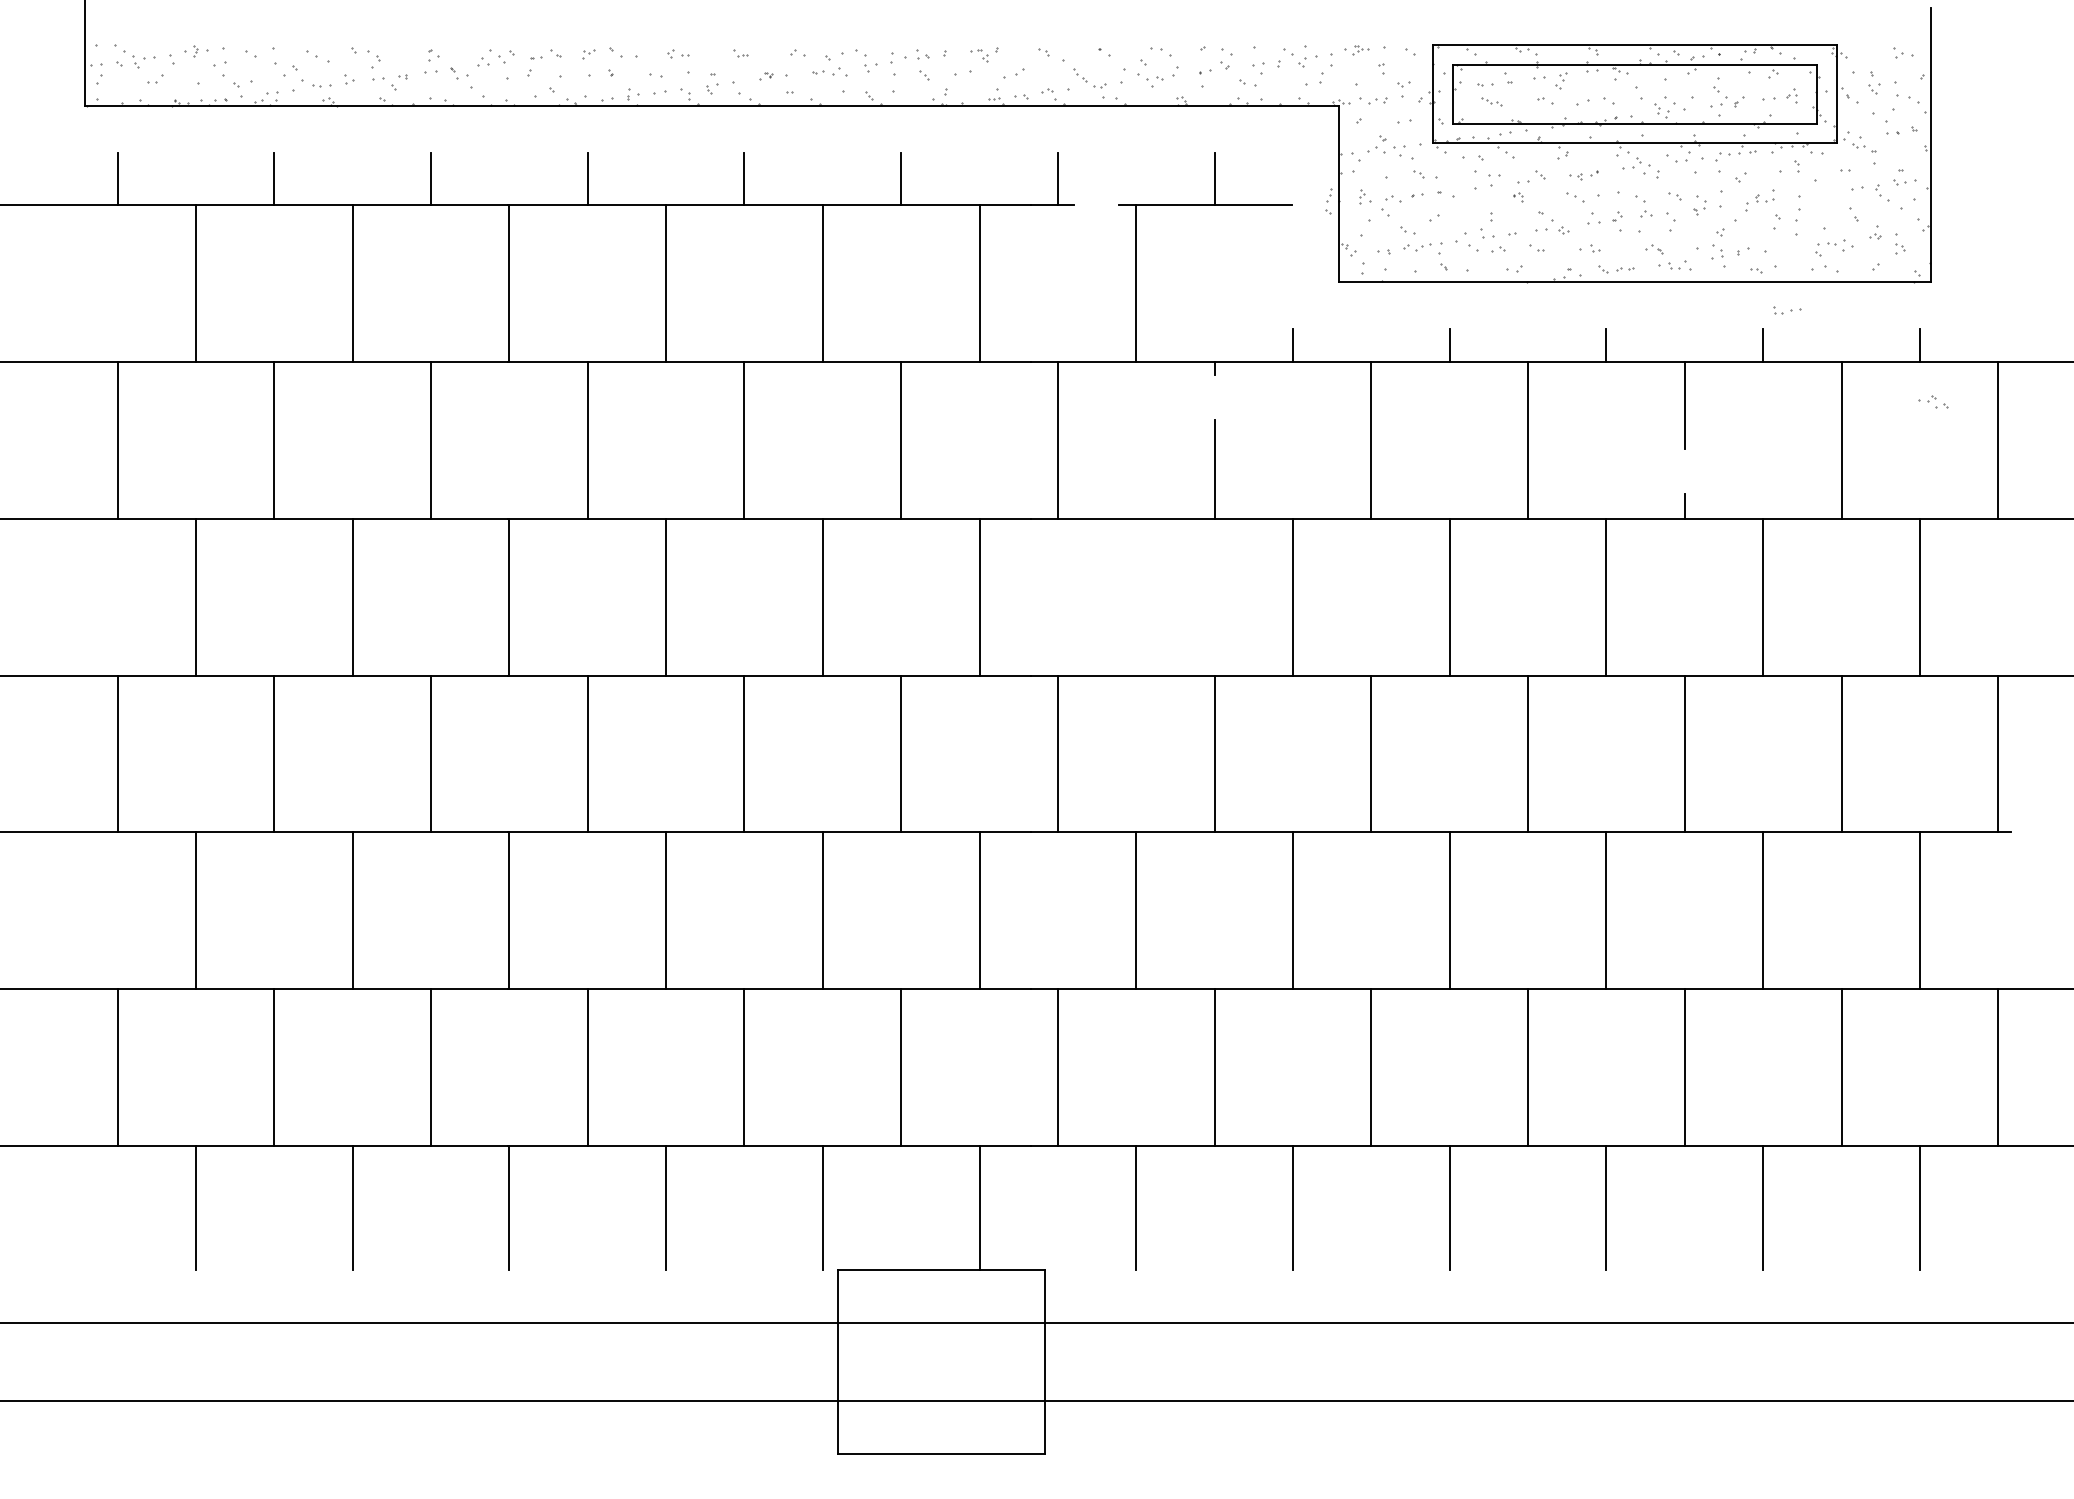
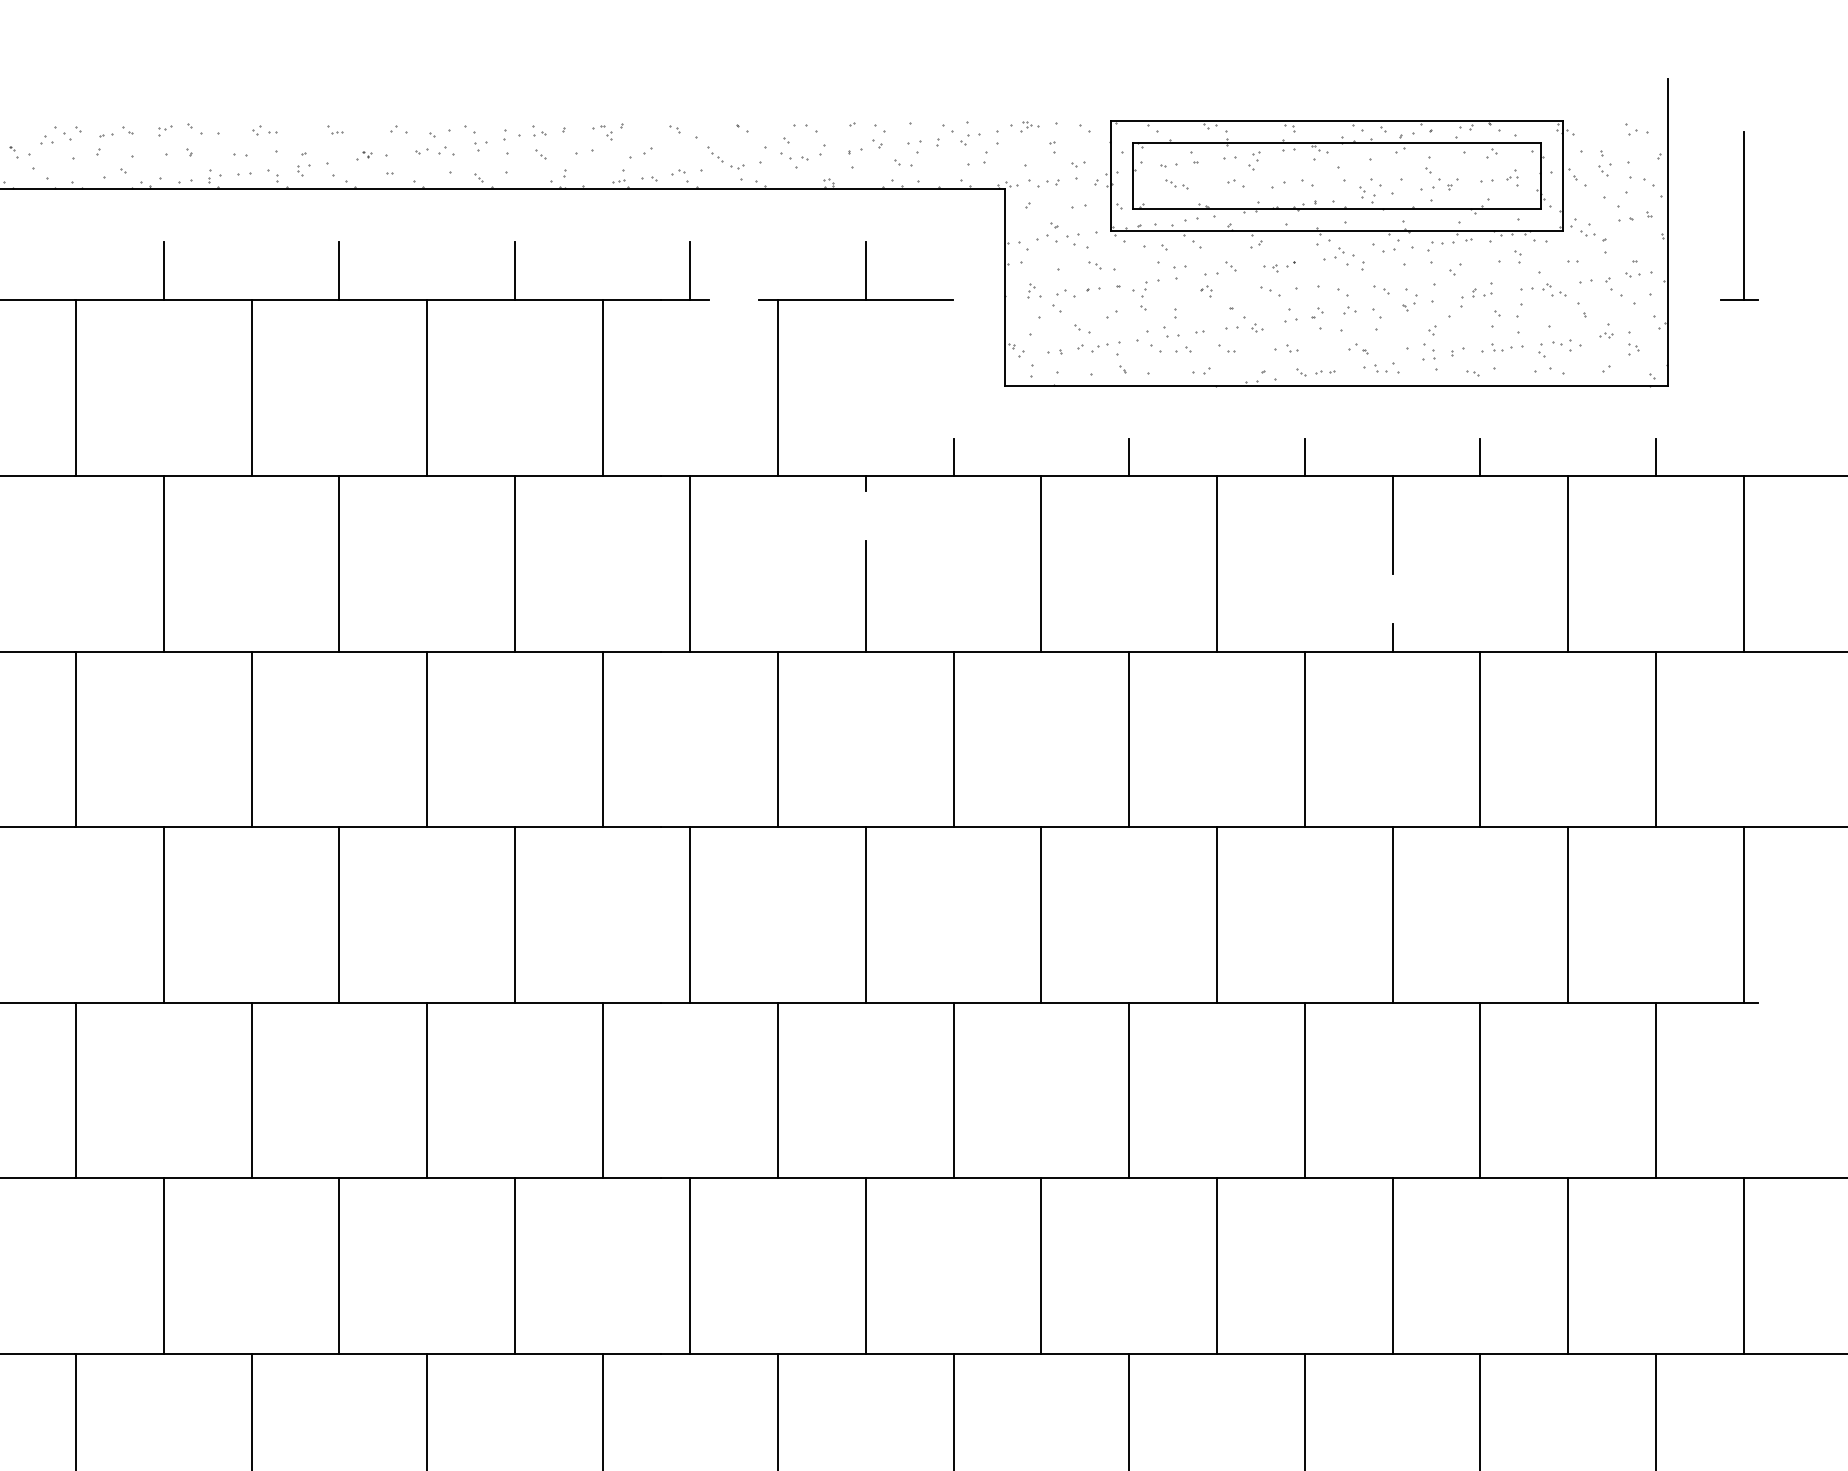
part: (1994, 129) -> (1739, 215), added
part: (1328, 201) -> (1143, 296), moved
part: (1787, 310) -> (1507, 347), moved
part: (1933, 401) -> (1549, 289), moved
line: (1136, 596) -> (778, 738), added

